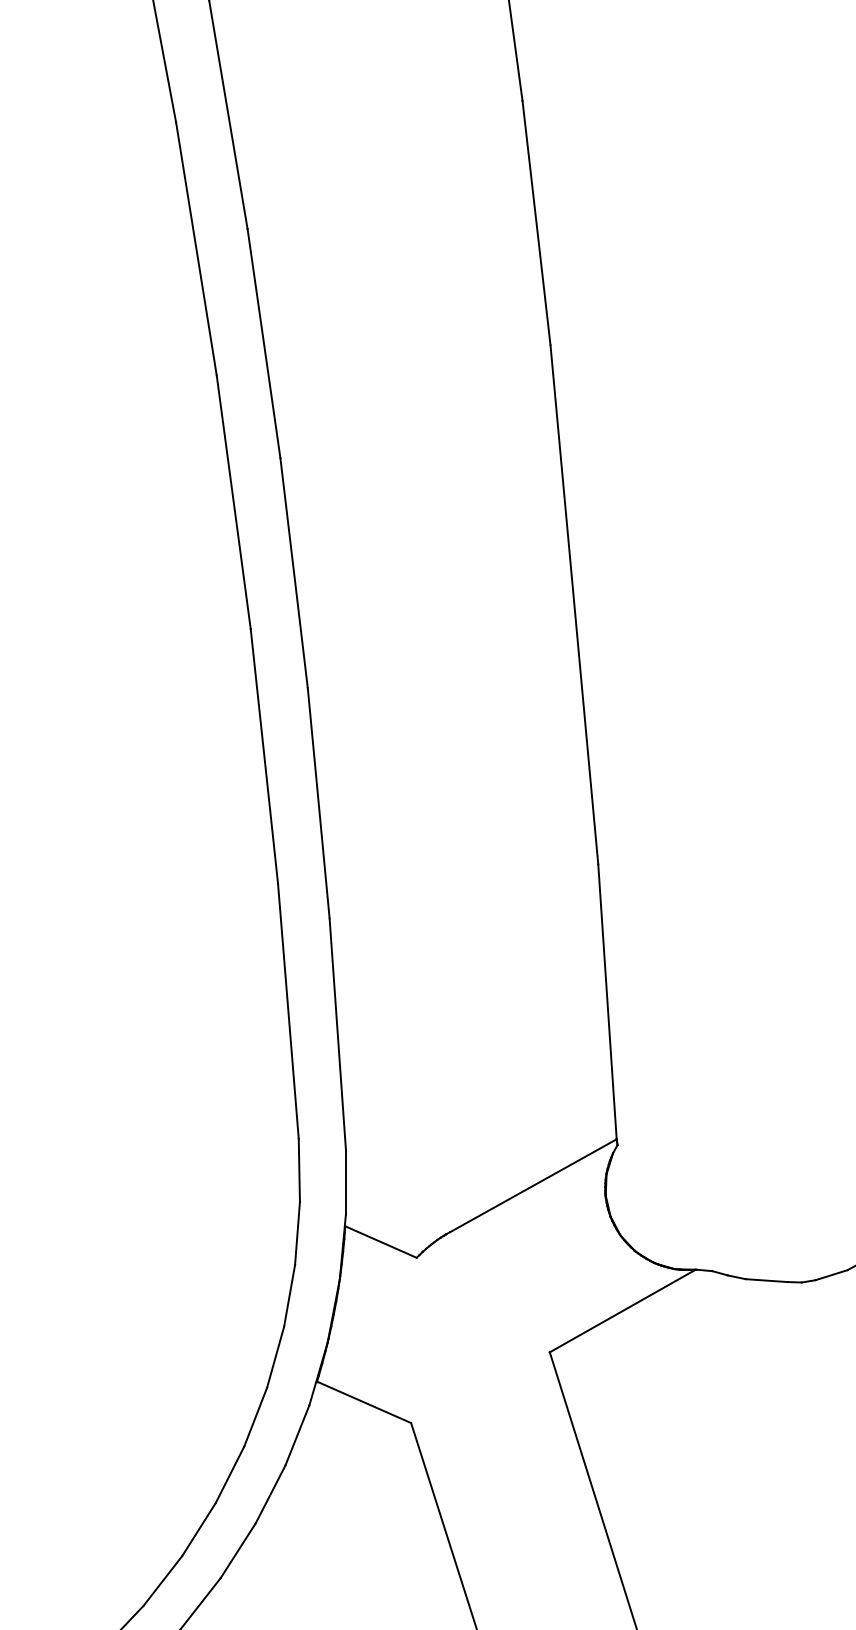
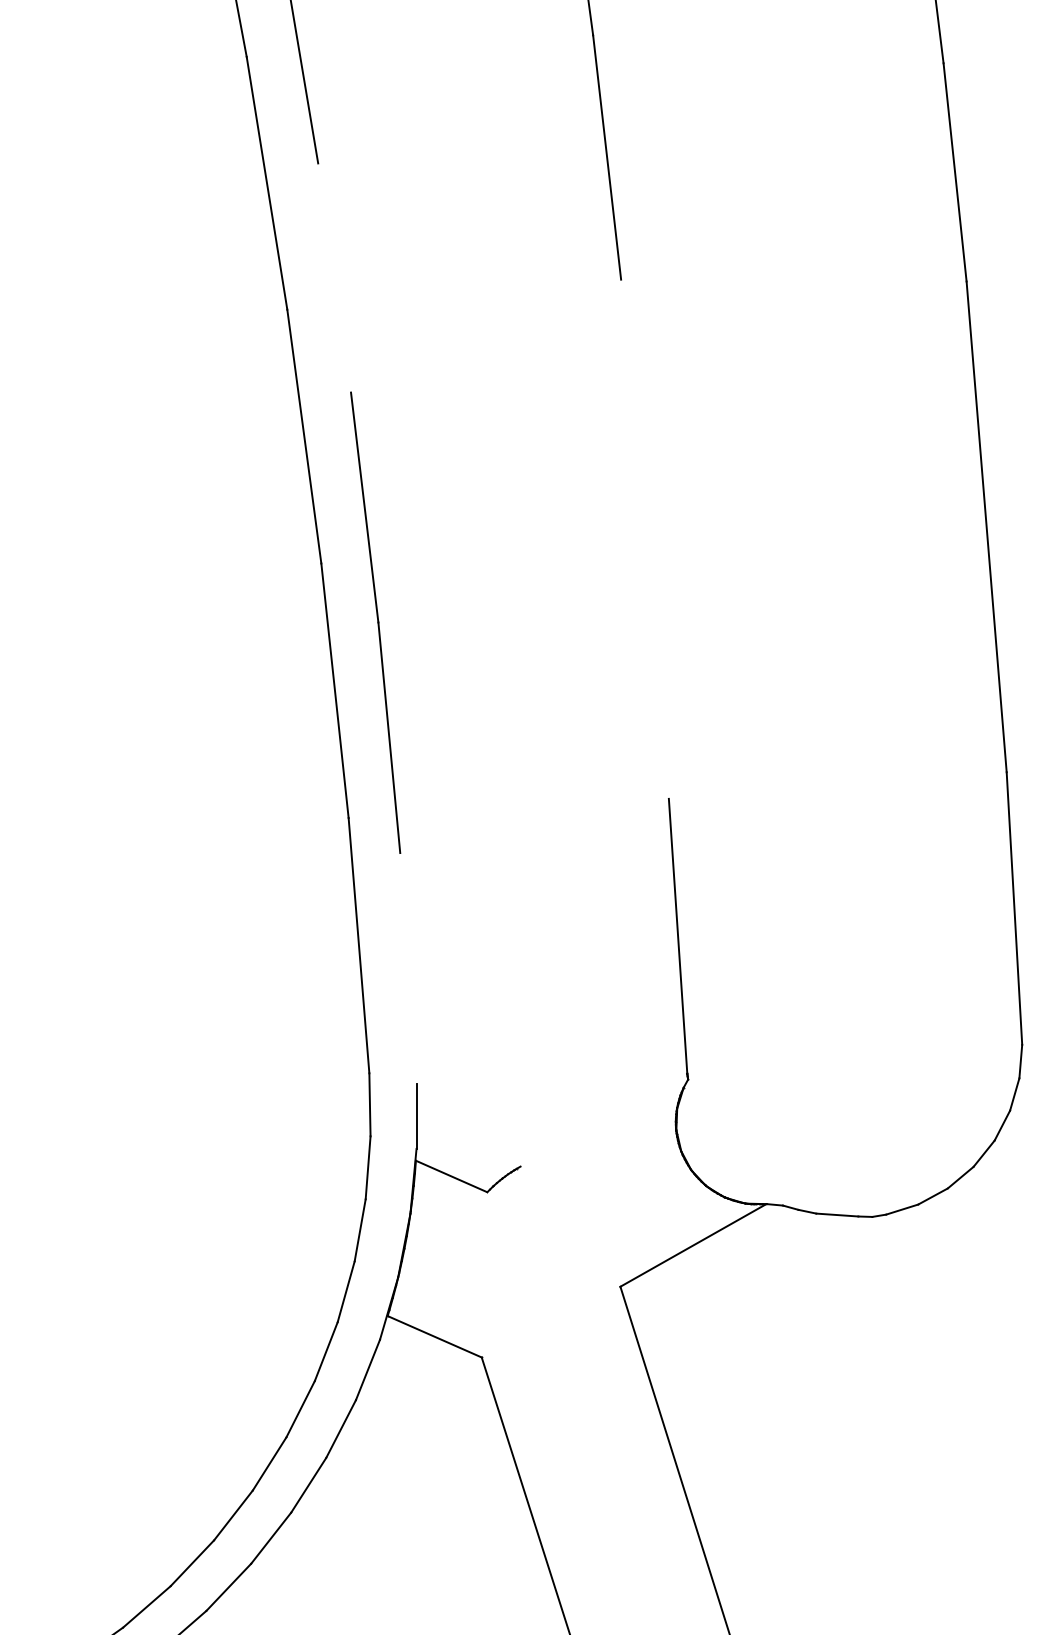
line: (263, 343) -> (334, 277), removed
line: (573, 604) -> (644, 538), removed
line: (337, 1034) -> (408, 968), removed
line: (532, 1185) -> (603, 1119), removed

